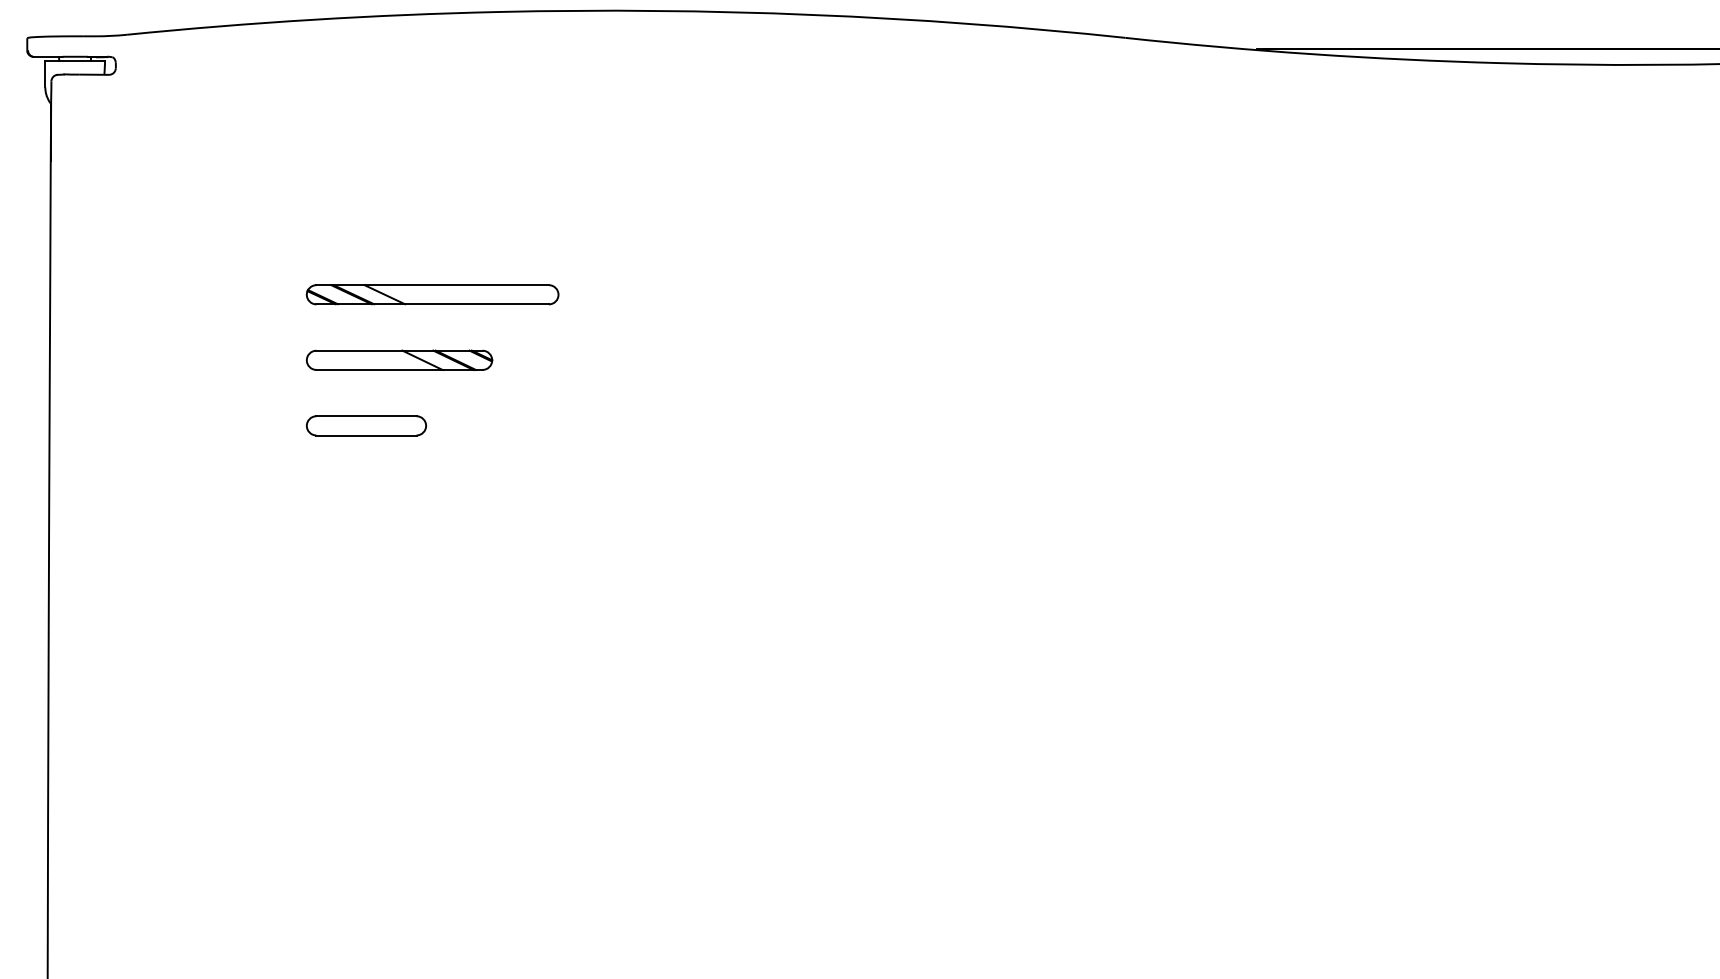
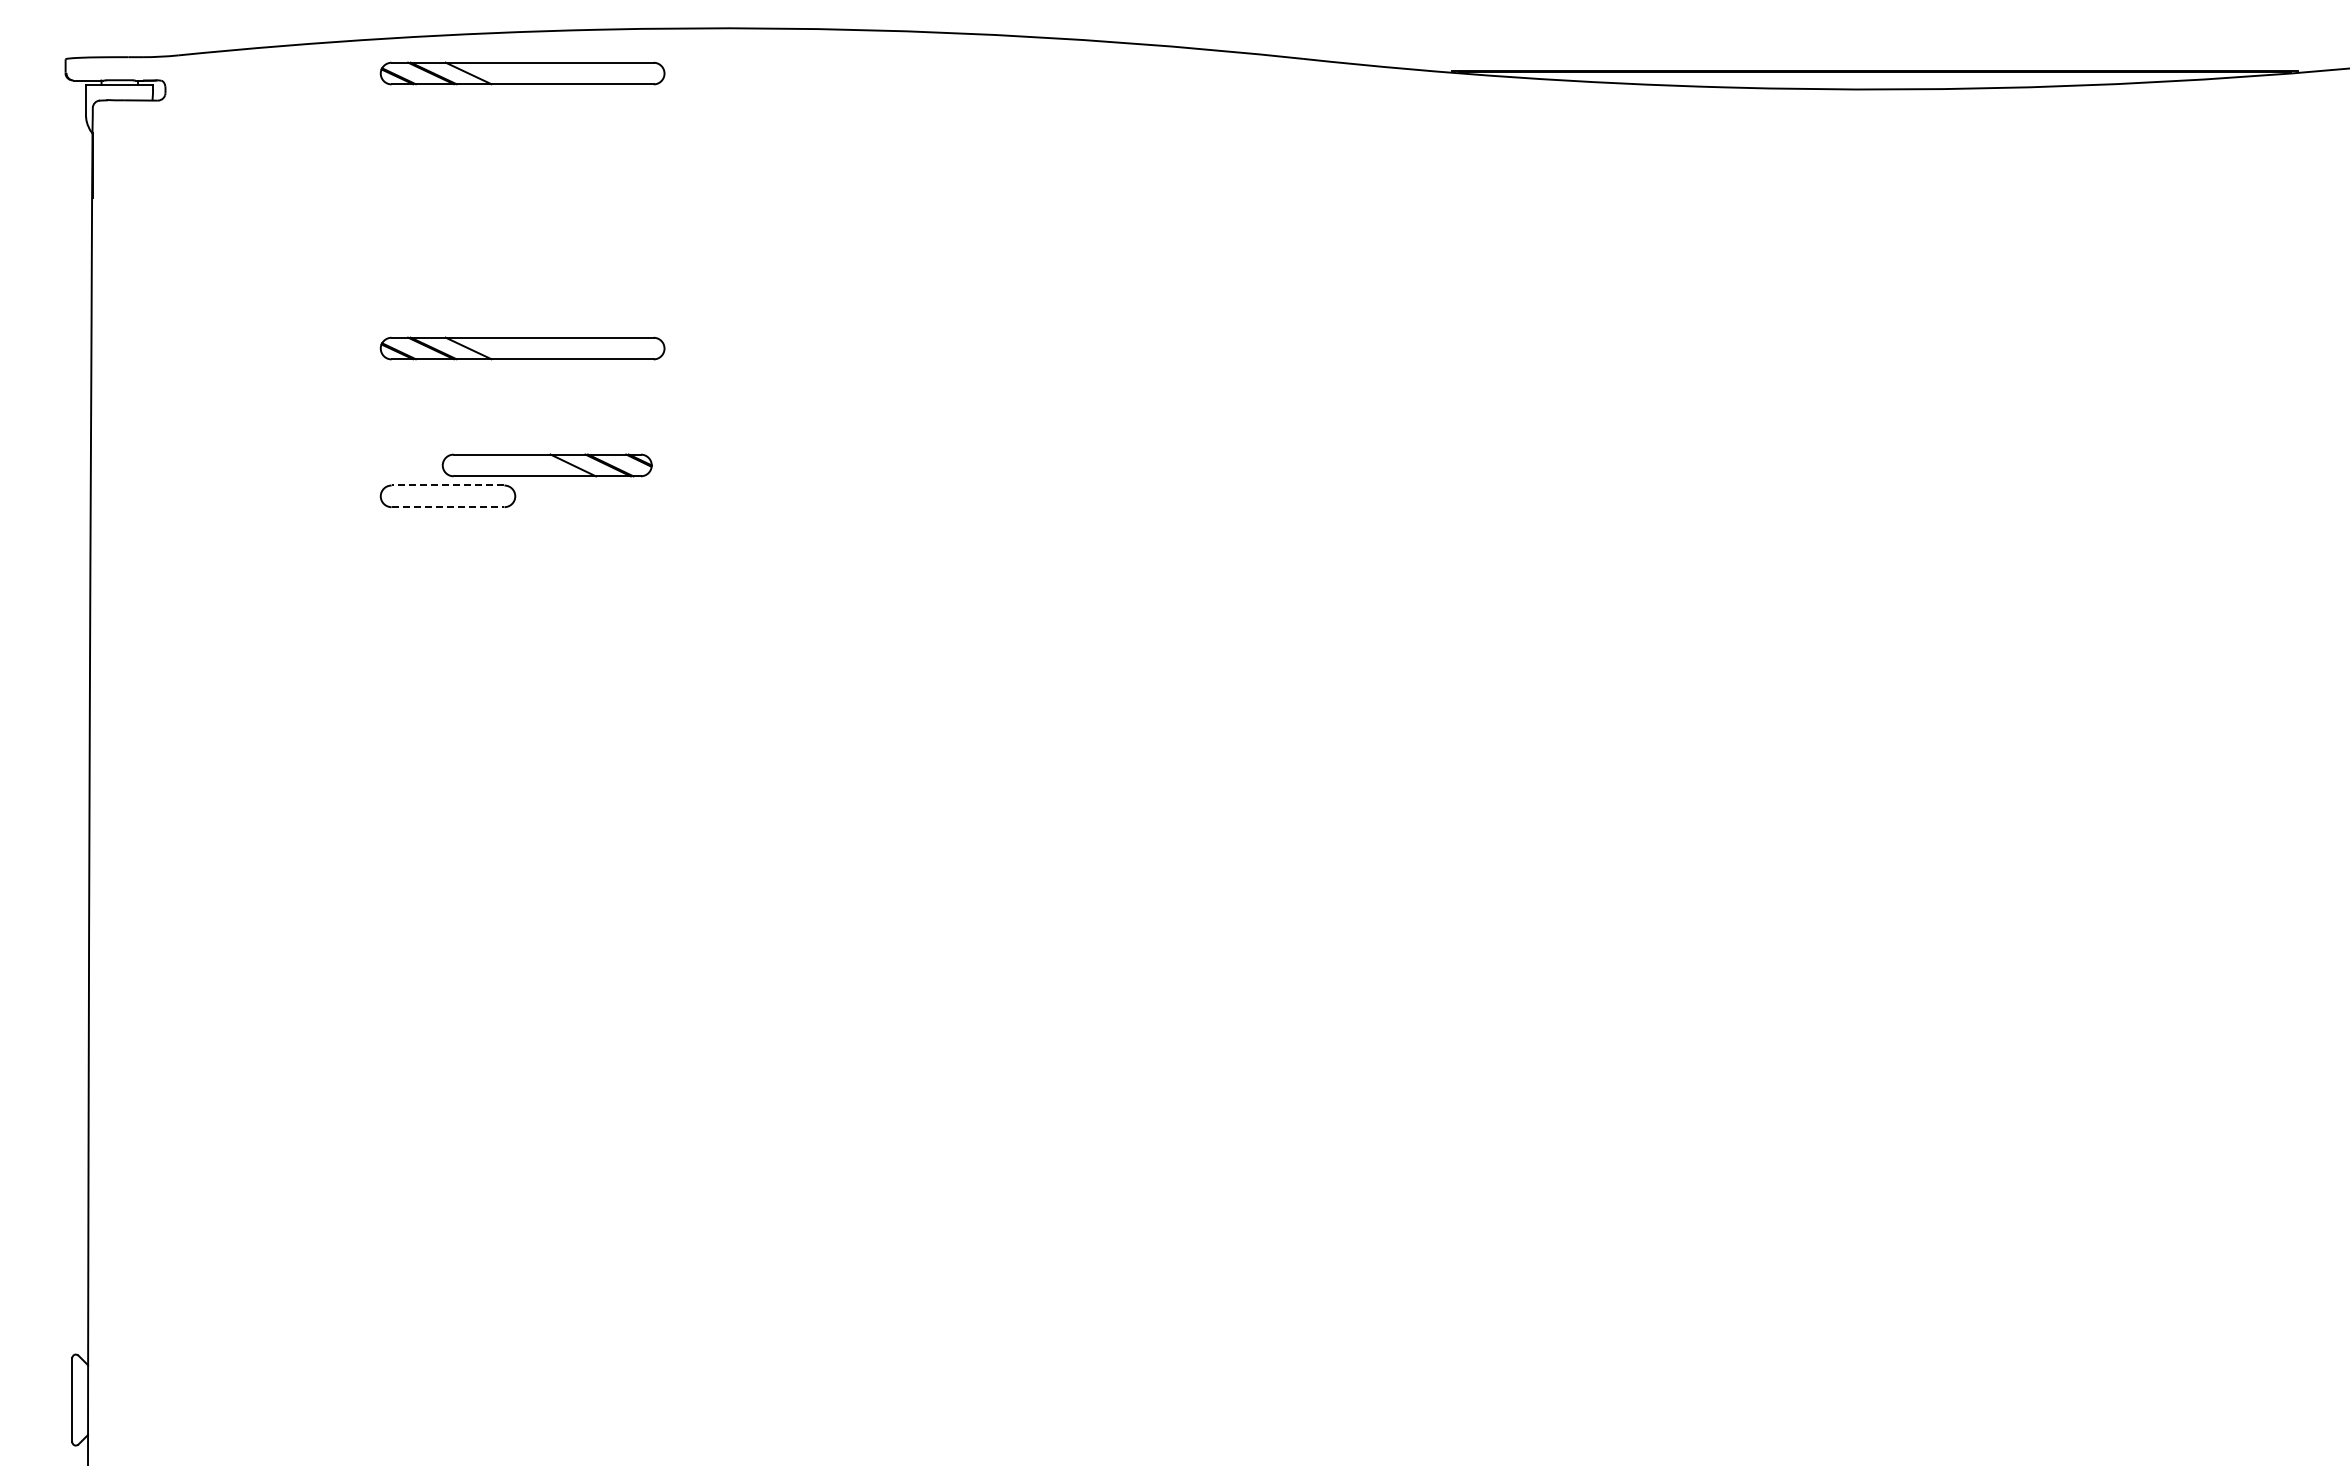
part: (432, 50) -> (522, 73), added
part: (398, 360) -> (546, 465), moved
line: (366, 416) -> (447, 485), solid -> dashed
line: (366, 435) -> (448, 507), solid -> dashed

